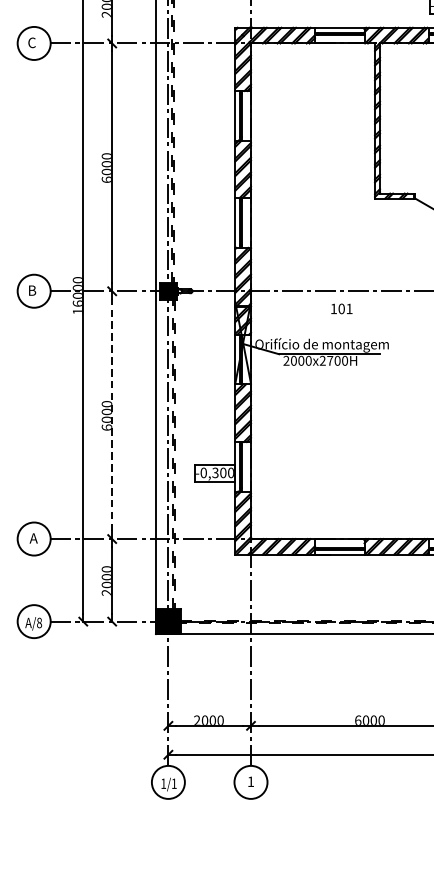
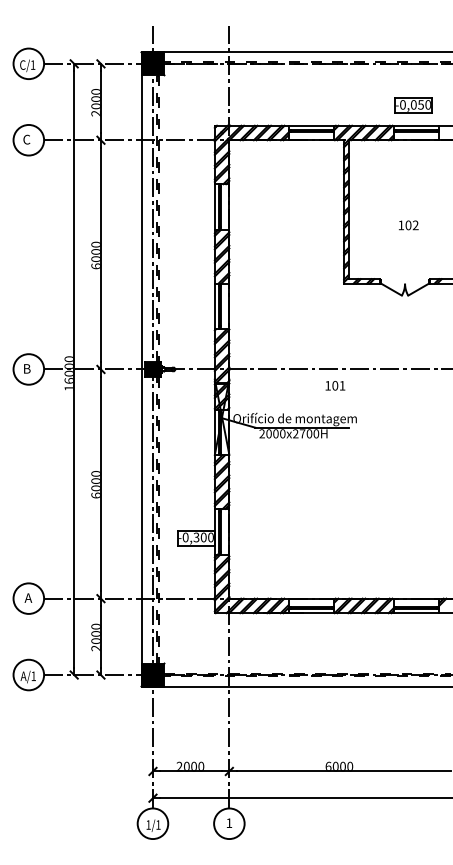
text: (341, 308) -> (335, 385), moved
line: (111, 414) -> (100, 483), dashed -> solid
text: (39, 623) -> (33, 676), /8 -> /1

